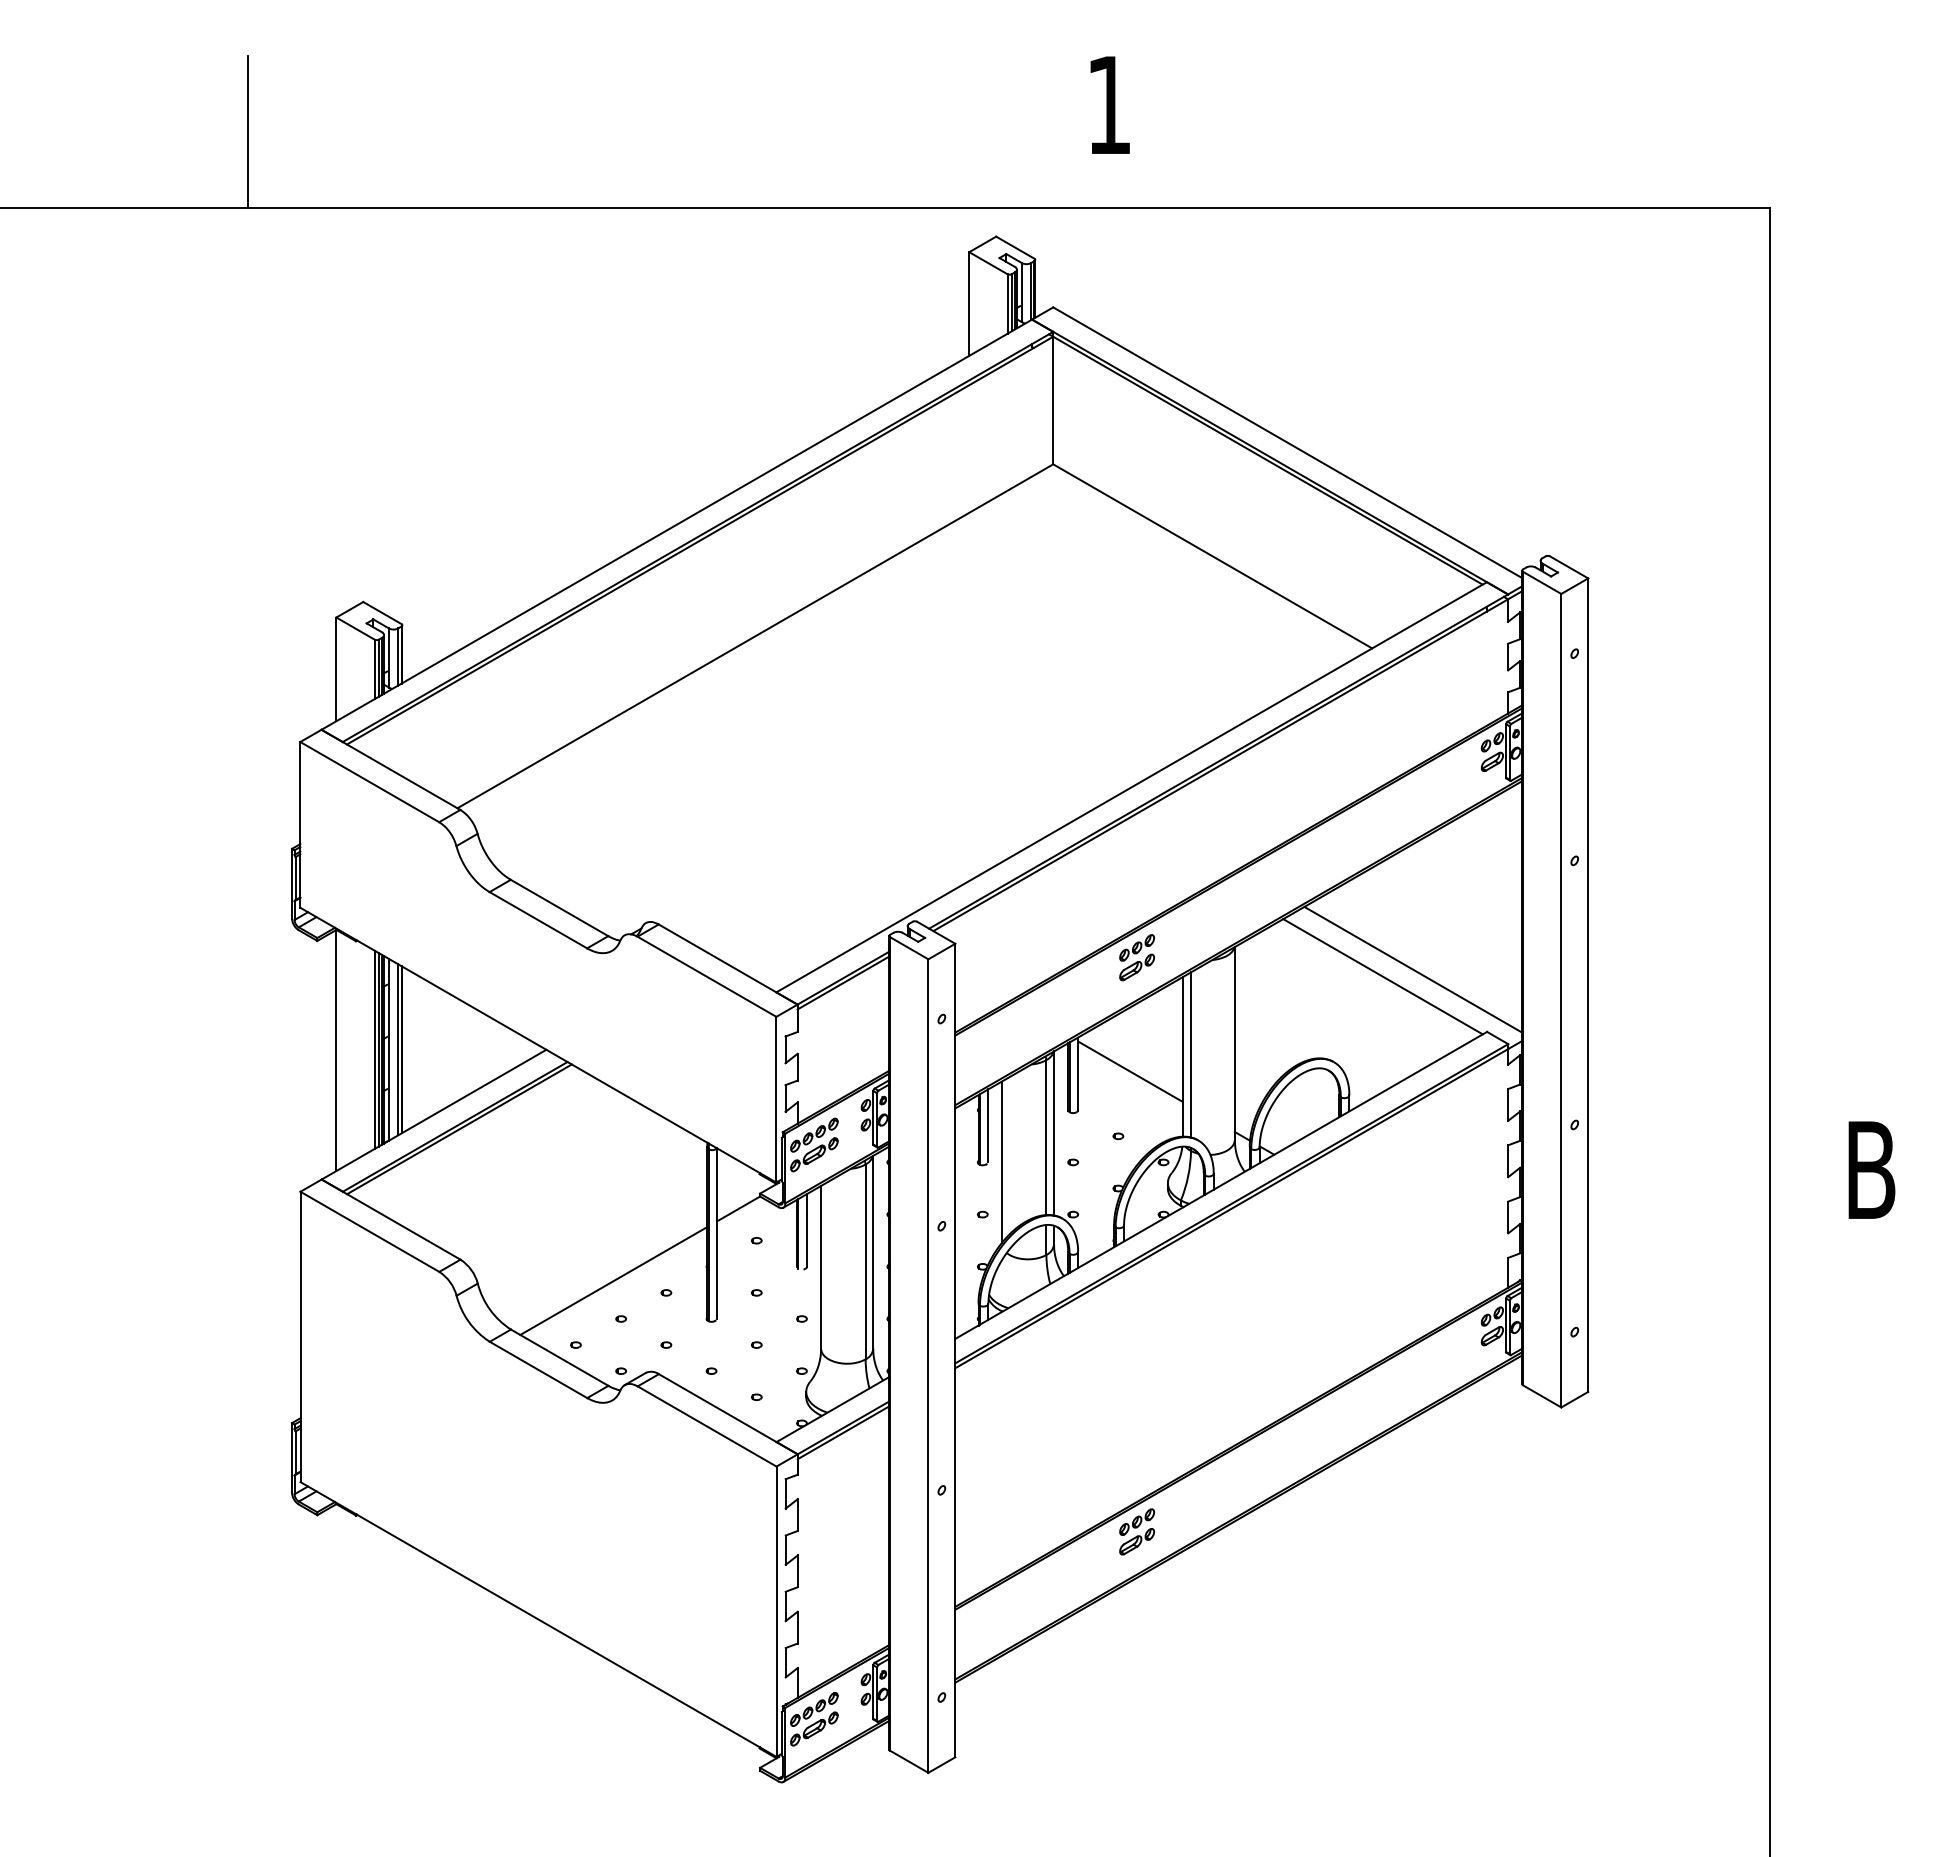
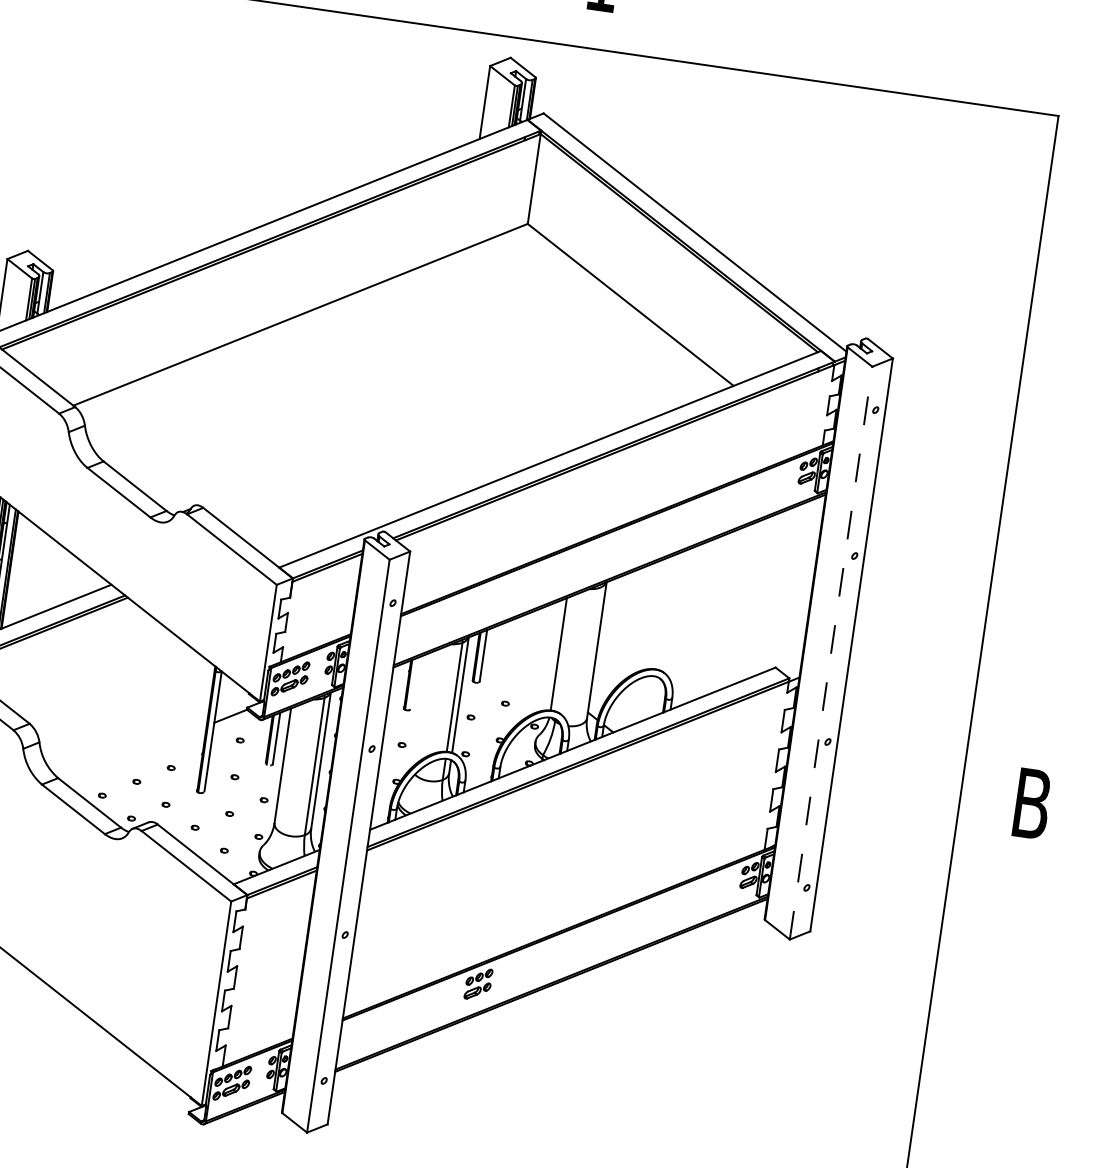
part: (1136, 957) -> (536, 579), removed
line: (1413, 969) -> (730, 616), removed
line: (1382, 976) -> (707, 617), removed
line: (1561, 1000) -> (831, 653), solid -> dashed
line: (1191, 1054) -> (565, 653), removed
line: (1130, 1071) -> (520, 659), removed
line: (988, 1125) -> (415, 682), removed
line: (1001, 1162) -> (420, 710), removed
line: (613, 1280) -> (135, 753), removed

